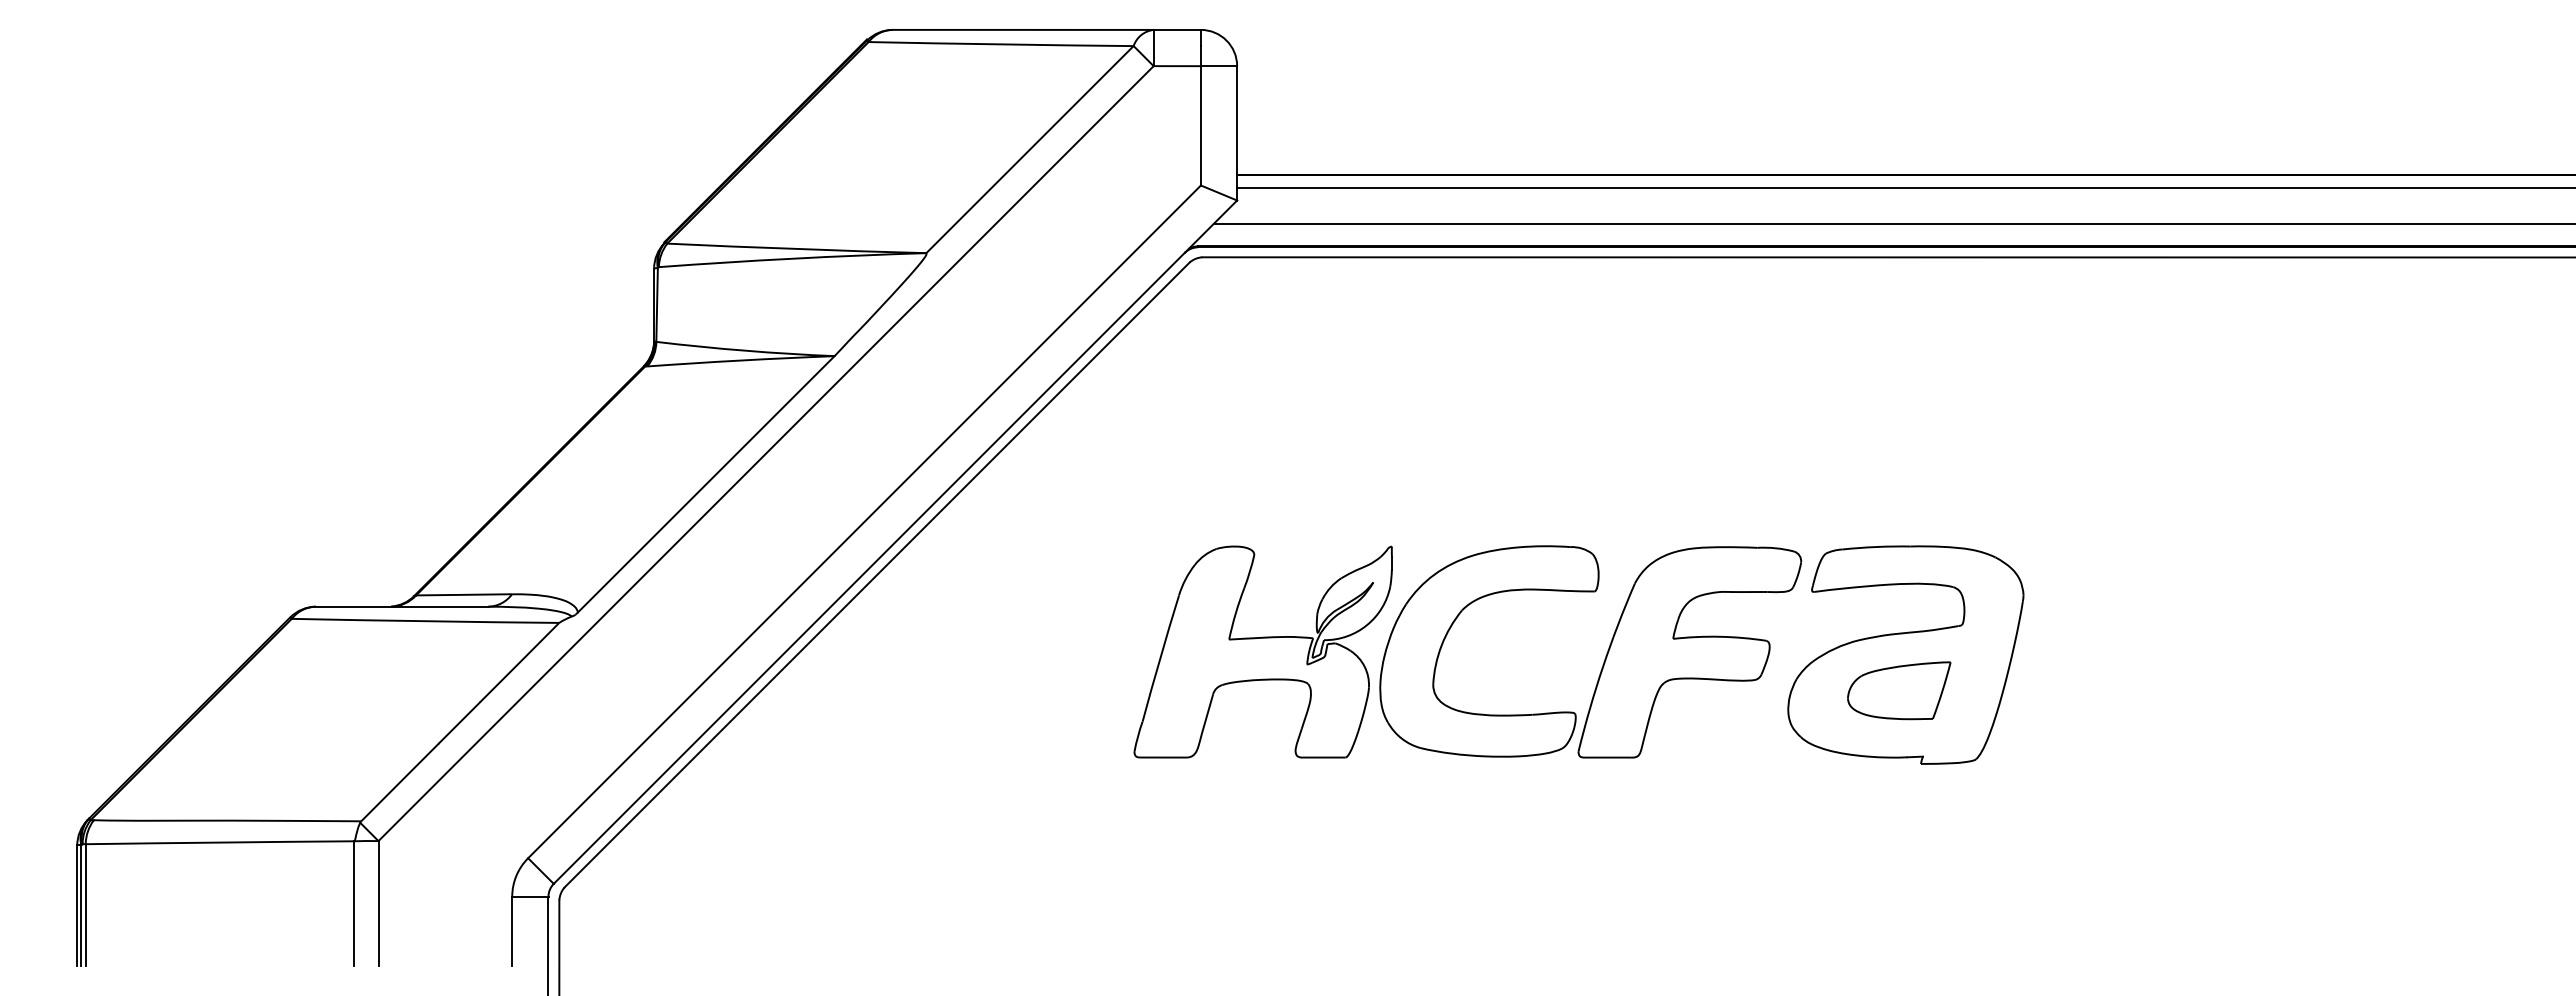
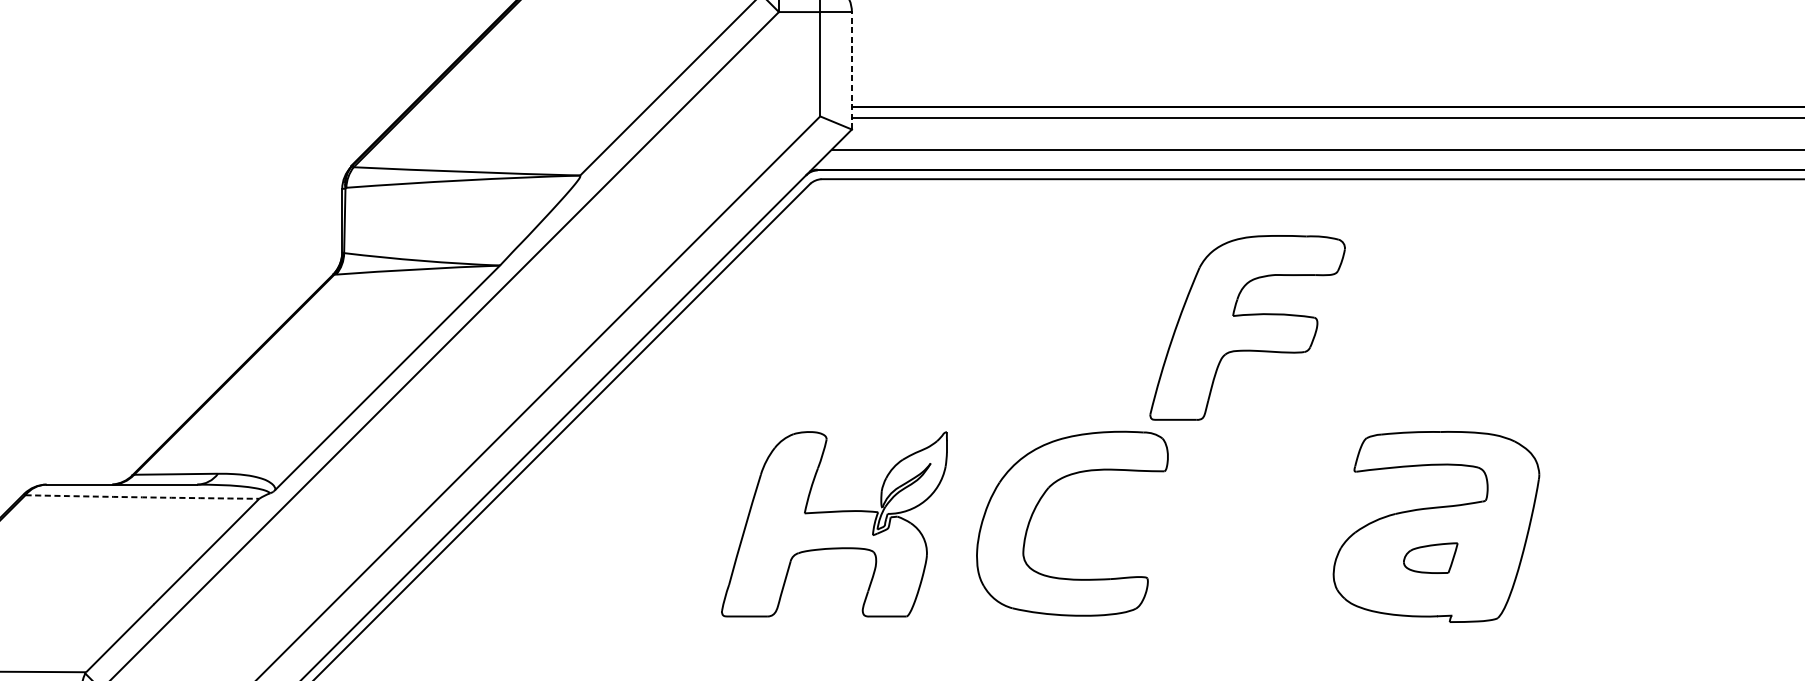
line: (1237, 132) -> (852, 70), solid -> dashed
arc: (425, 621) -> (142, 497), solid -> dashed
part: (1262, 651) -> (833, 523), moved
part: (1689, 652) -> (1247, 327), moved
part: (1899, 690) -> (1430, 557), size x0.6

